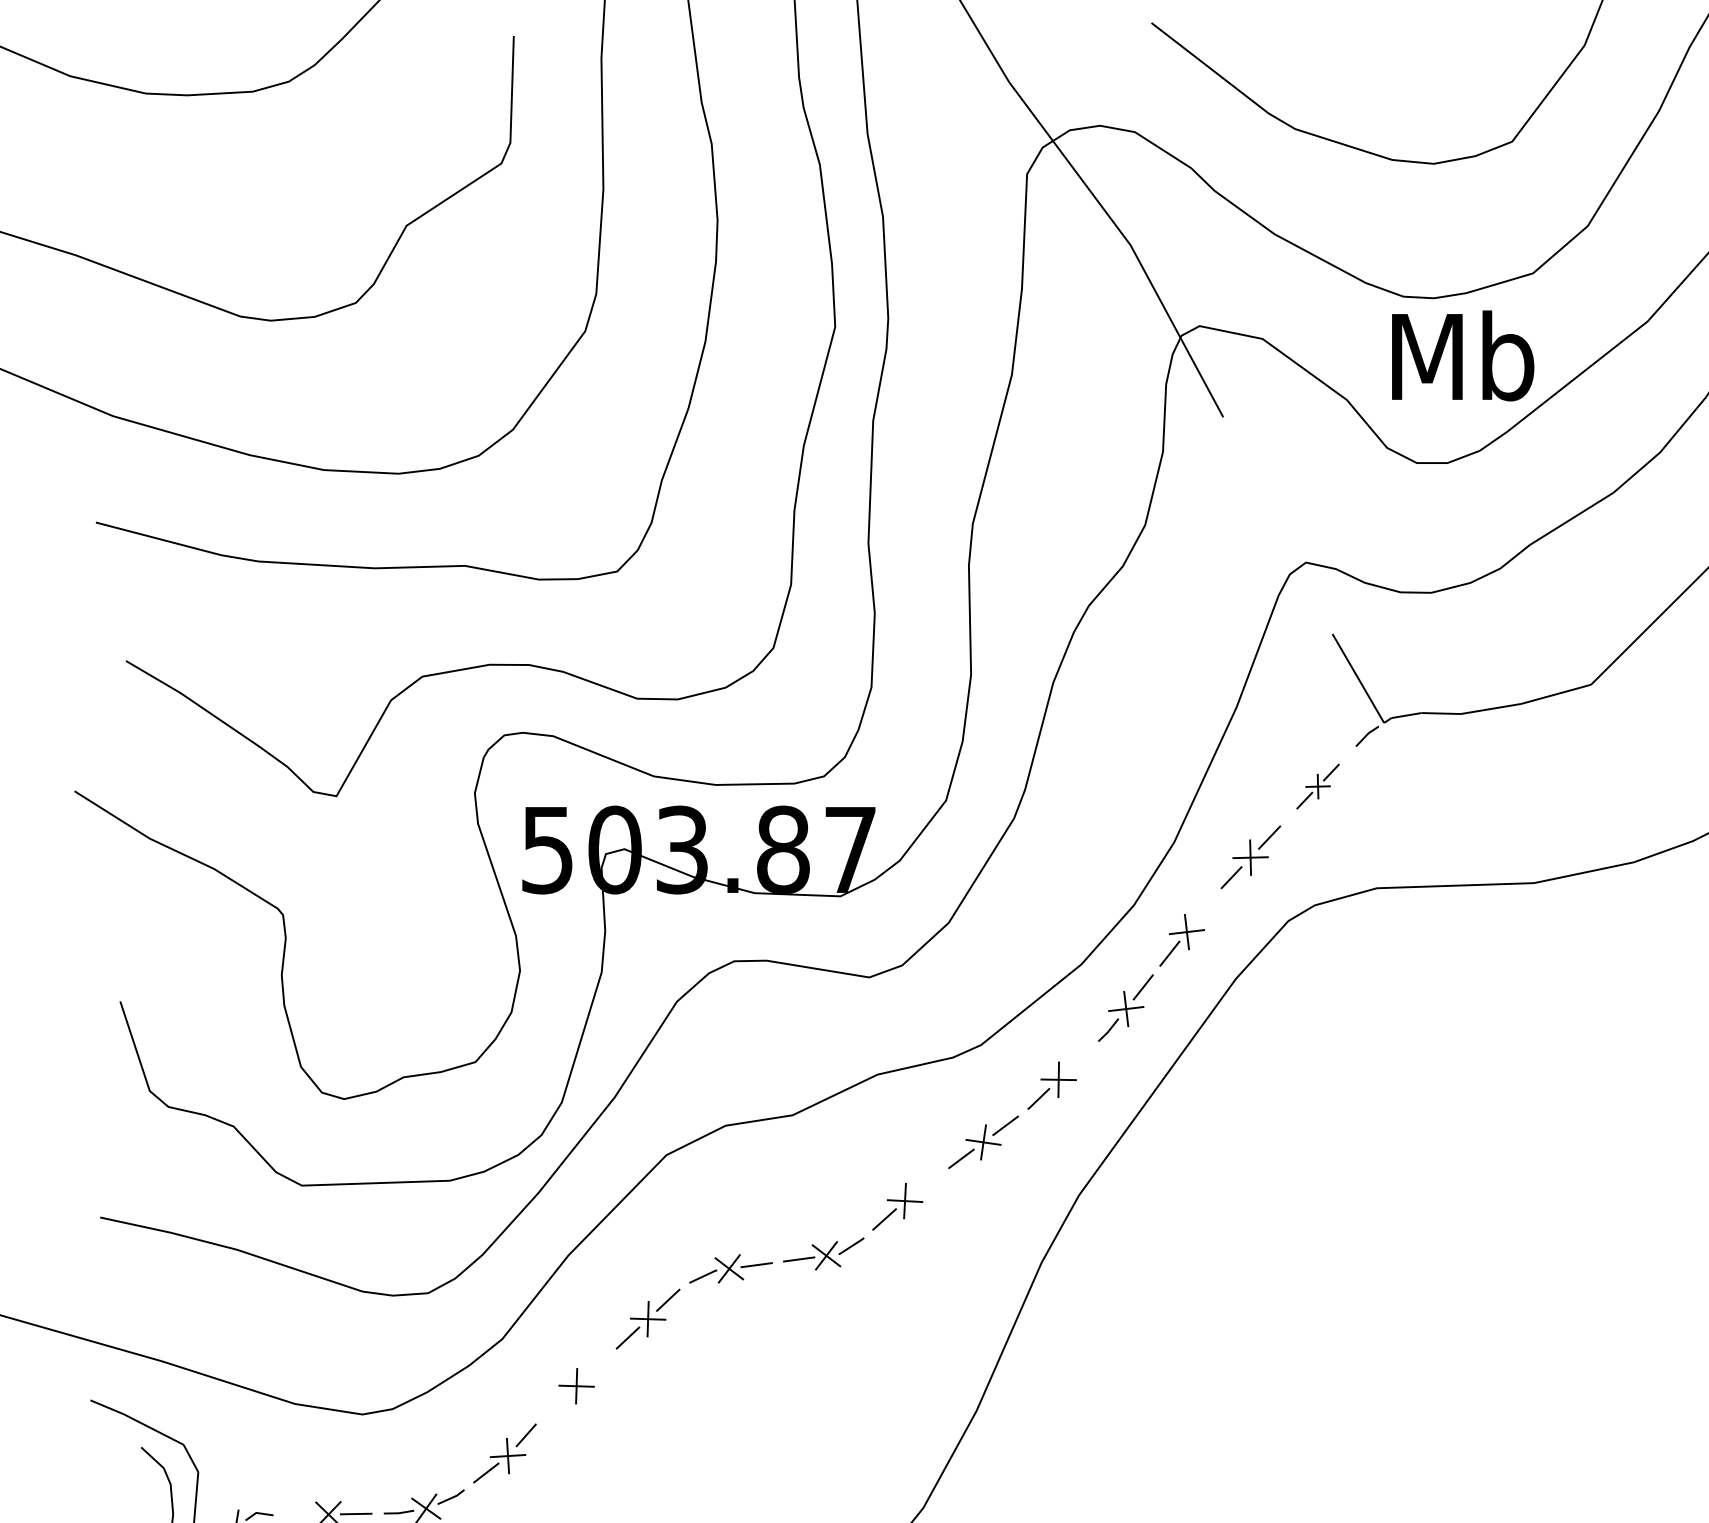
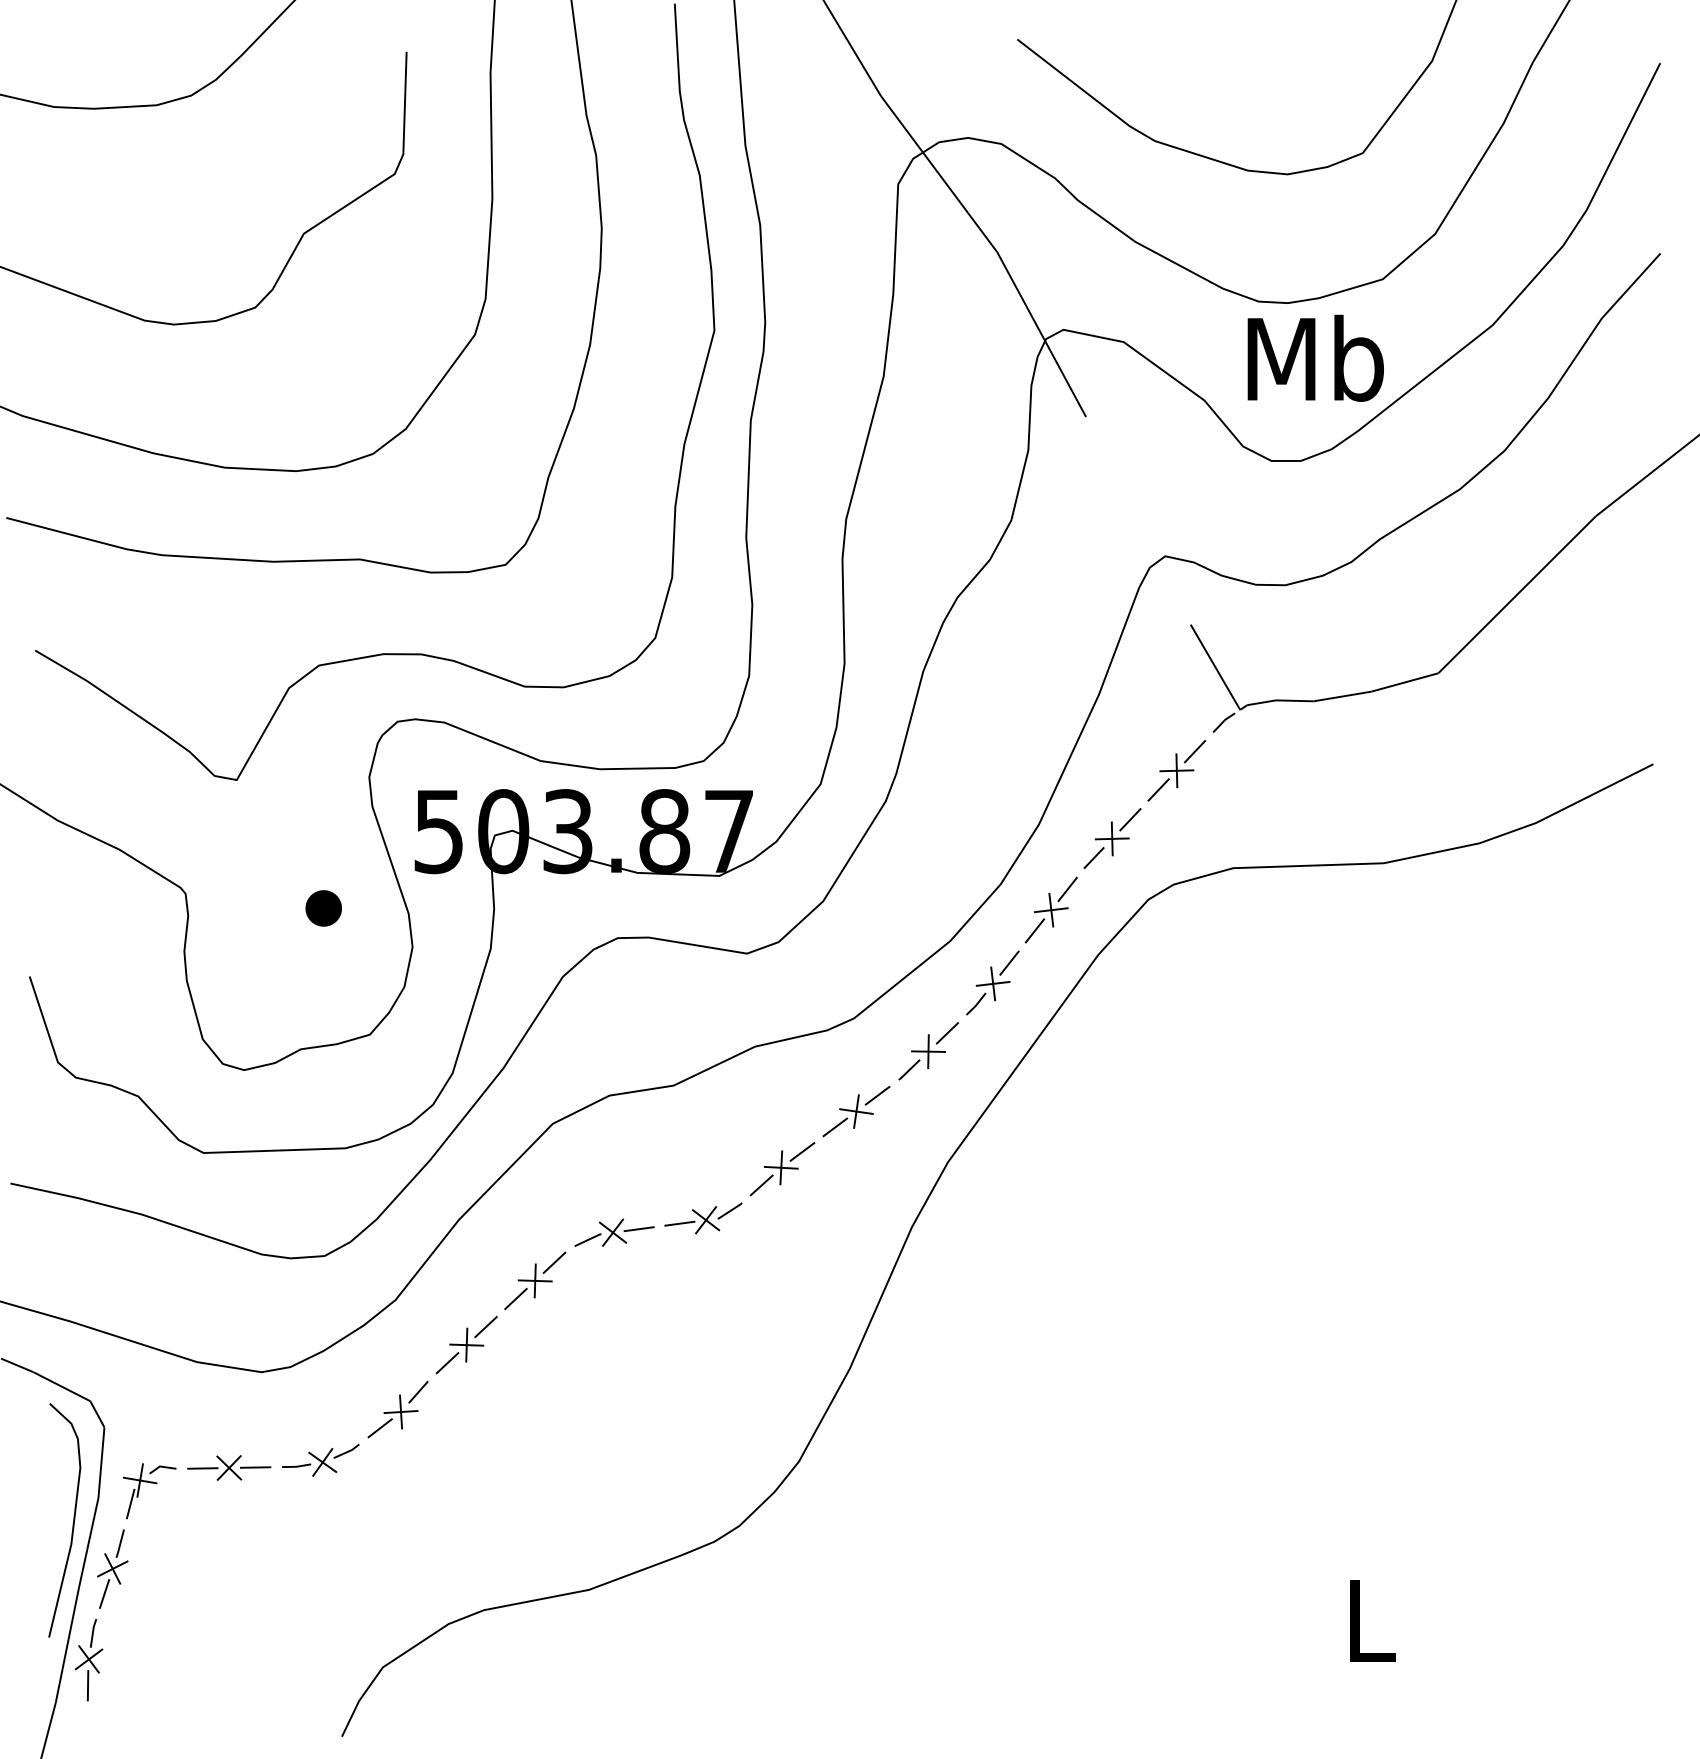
part: (1317, 786) -> (1176, 770), size x1.43
line: (1203, 909) -> (1067, 888), added
part: (427, 930) -> (323, 908), added
line: (1078, 1060) -> (947, 1033), added
line: (927, 1184) -> (802, 1151), added
line: (596, 1367) -> (485, 1327), added
line: (556, 1405) -> (447, 1363), added
line: (300, 1515) -> (202, 1468), added

